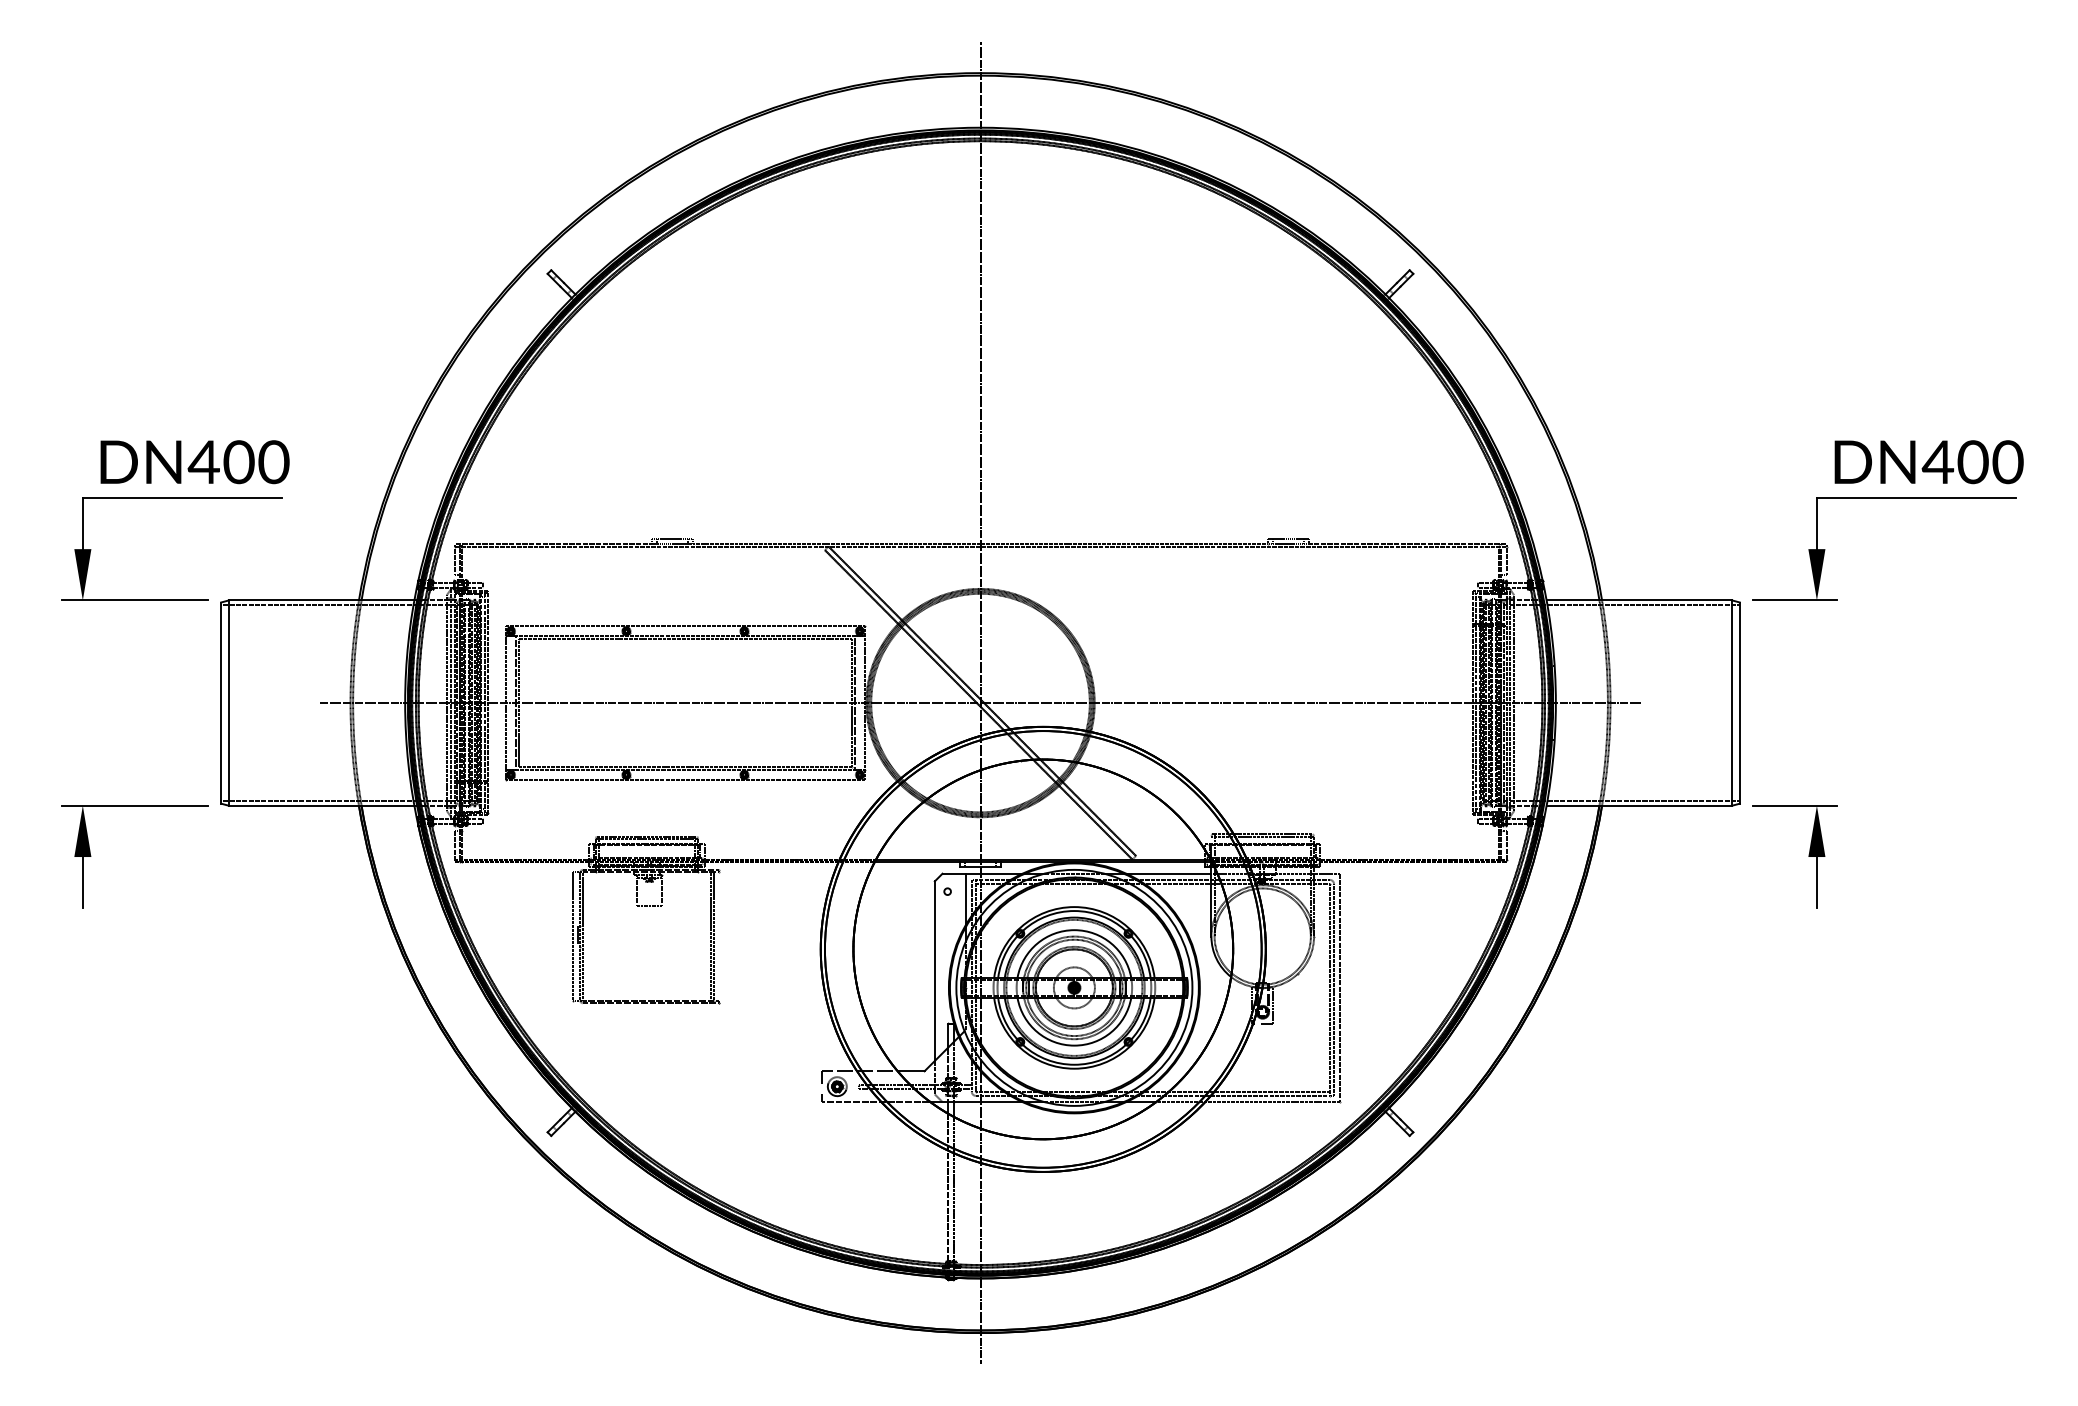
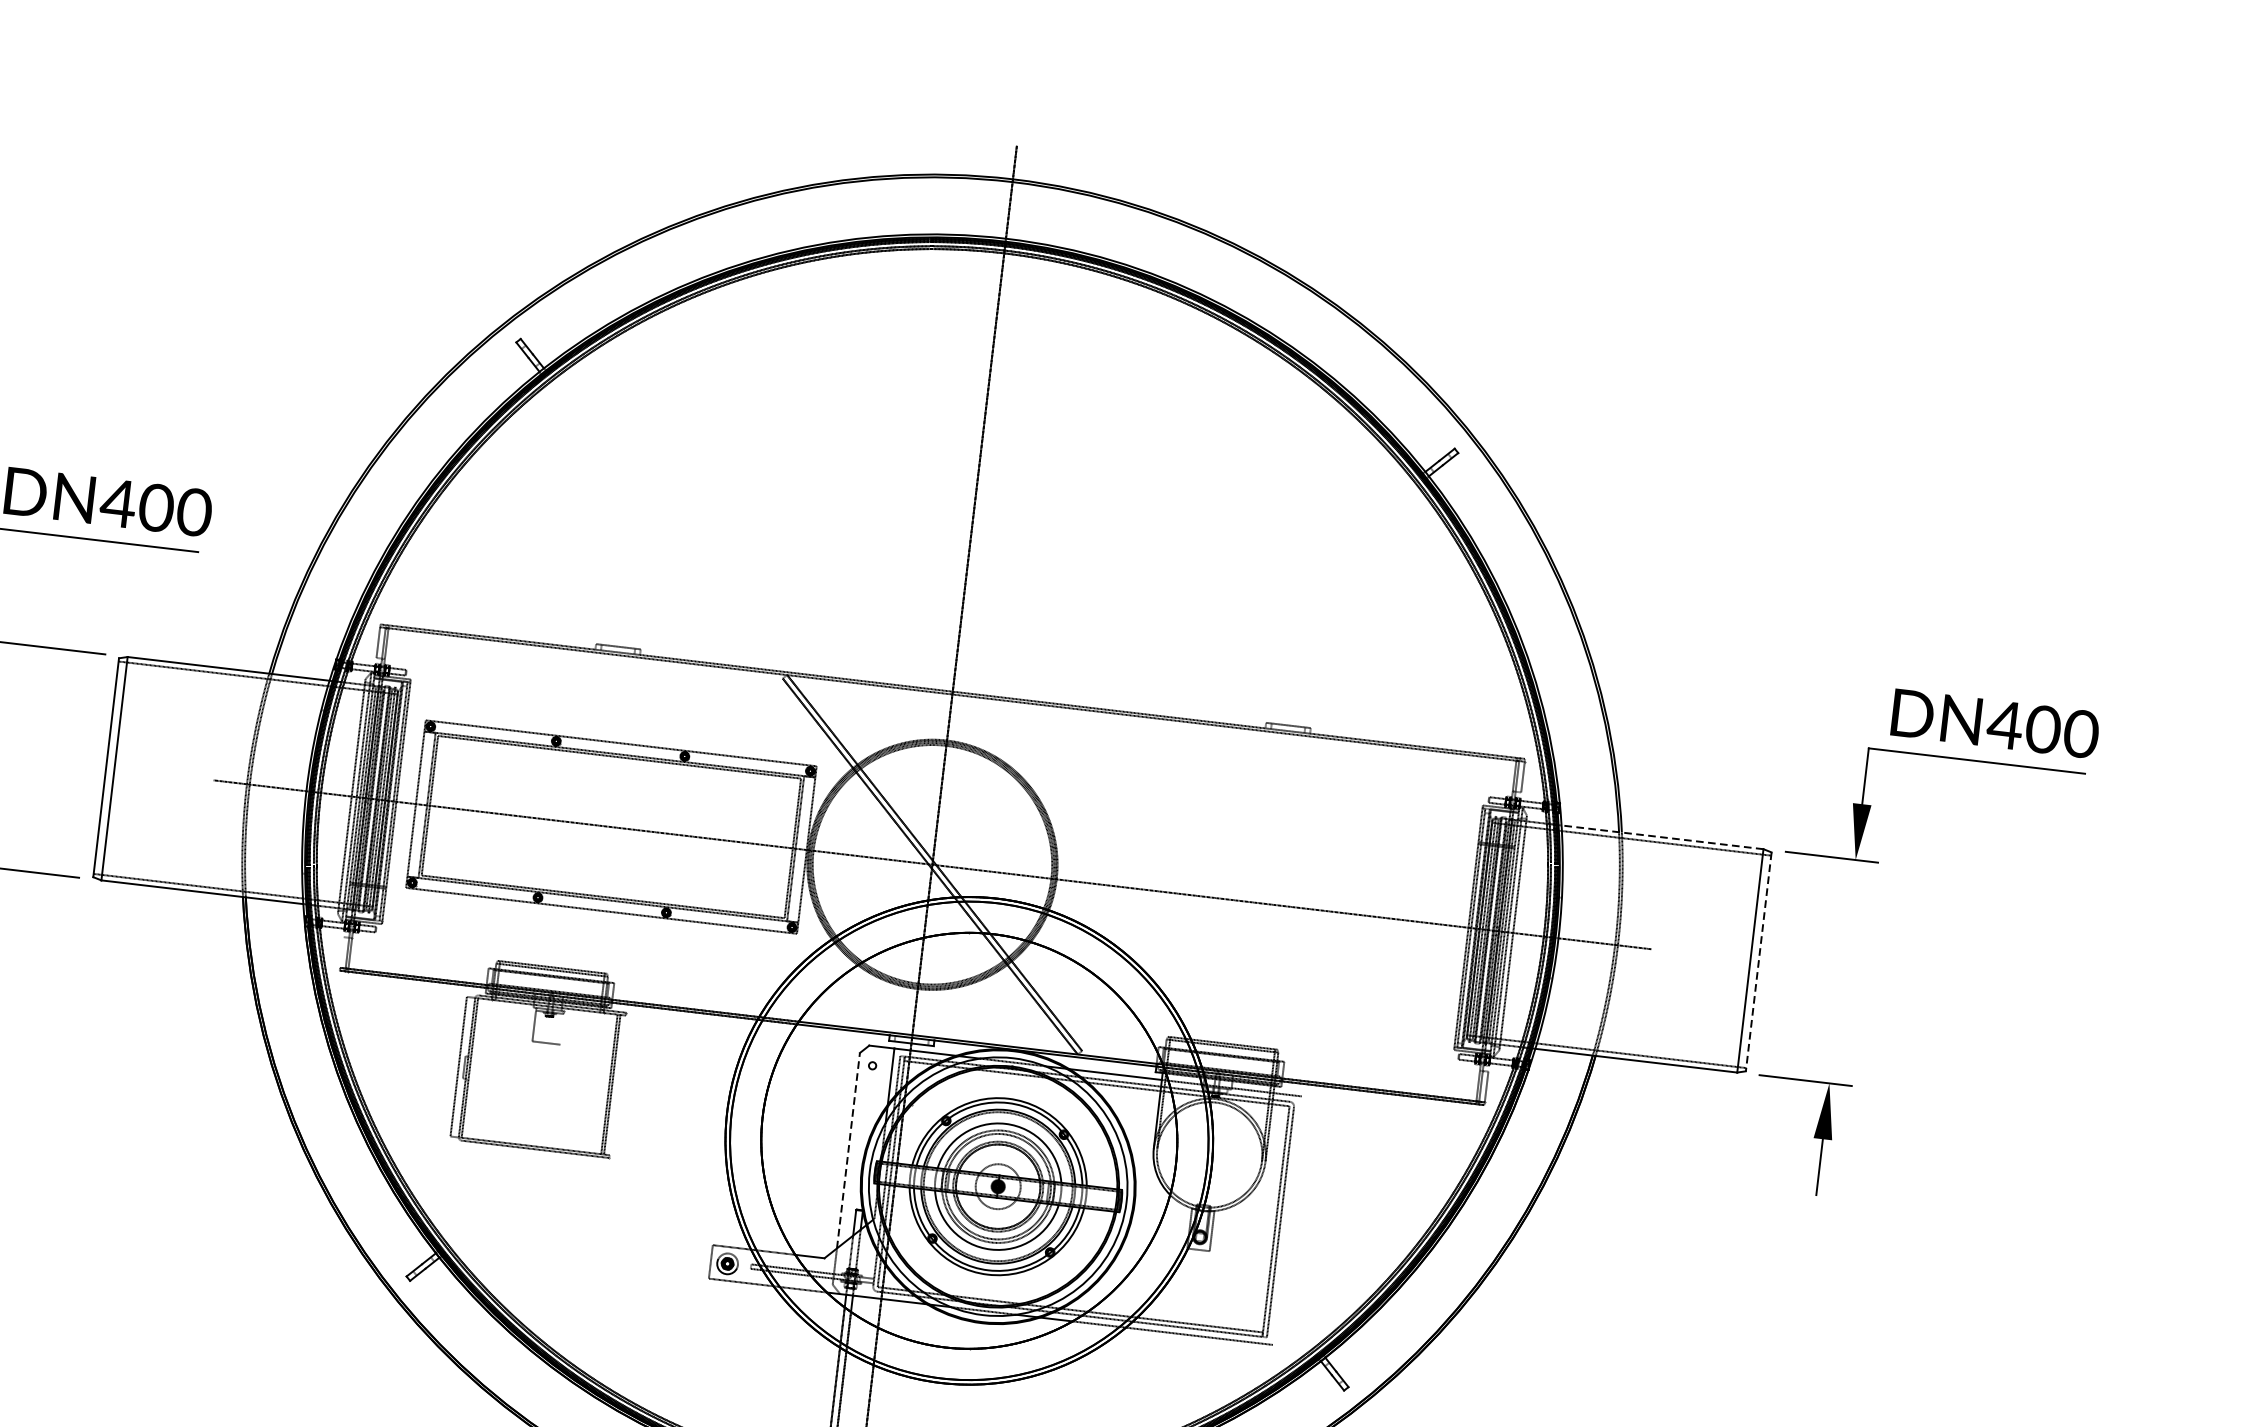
line: (1639, 600) -> (1662, 837), solid -> dashed
line: (1739, 703) -> (1758, 962), solid -> dashed
line: (454, 845) -> (341, 952), removed
line: (662, 891) -> (562, 1029), removed
line: (934, 971) -> (848, 1150), solid -> dashed
line: (1340, 987) -> (1287, 1220), removed

